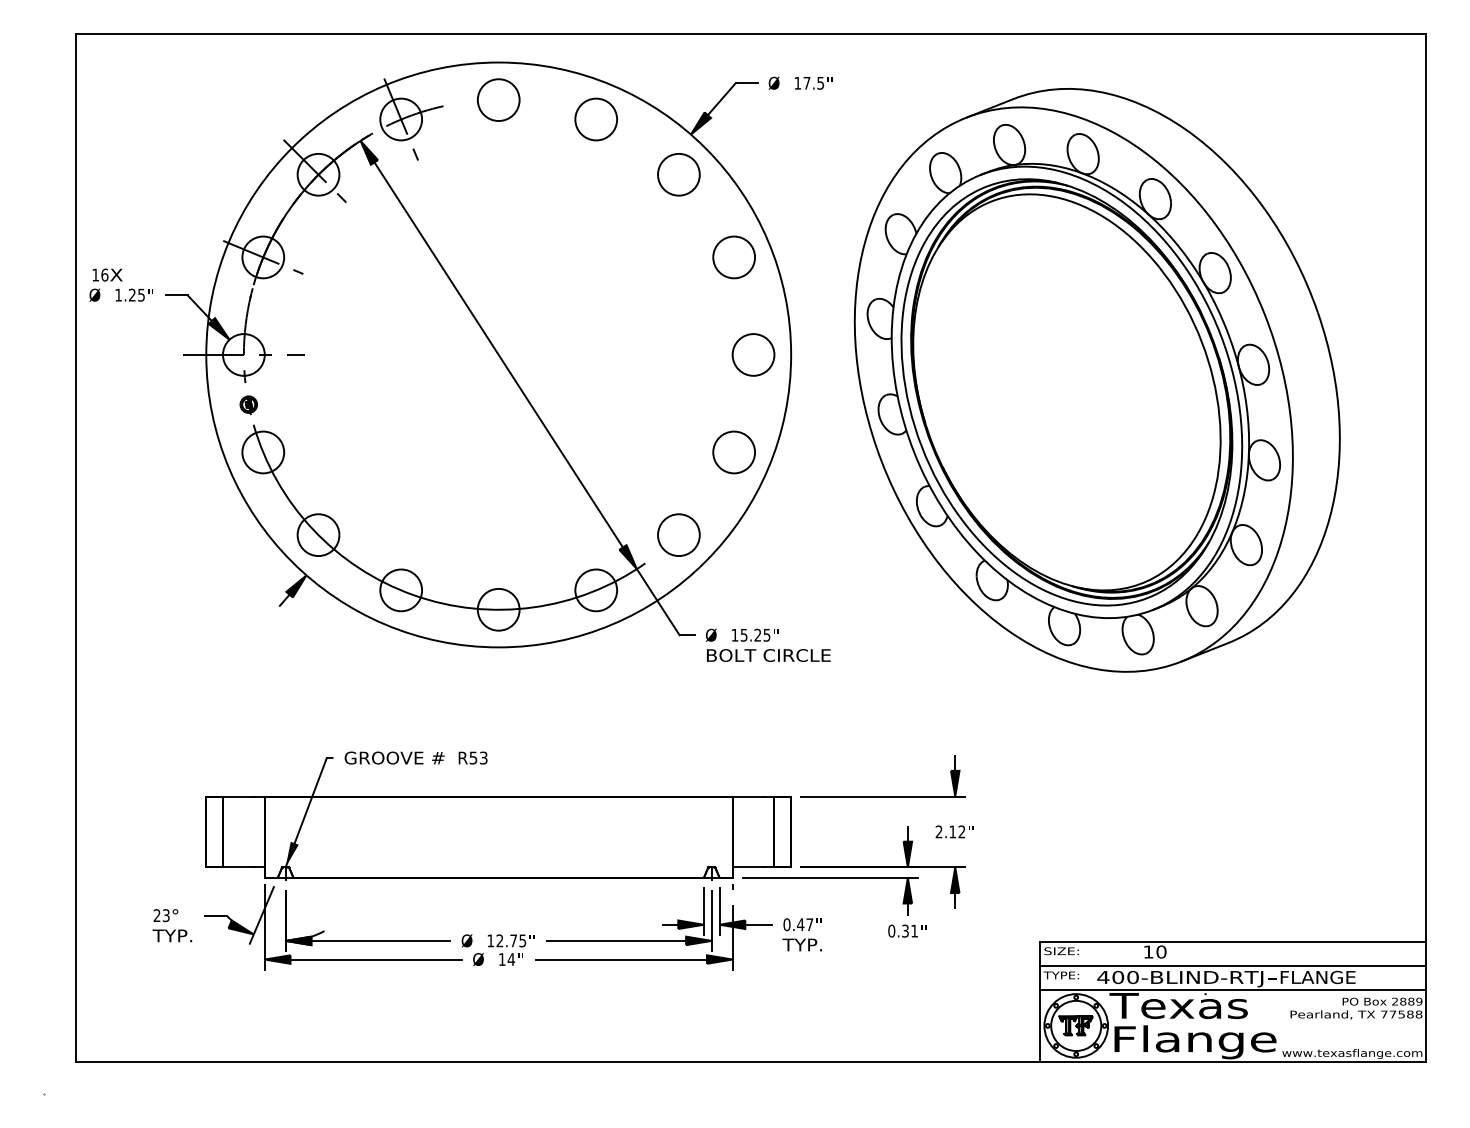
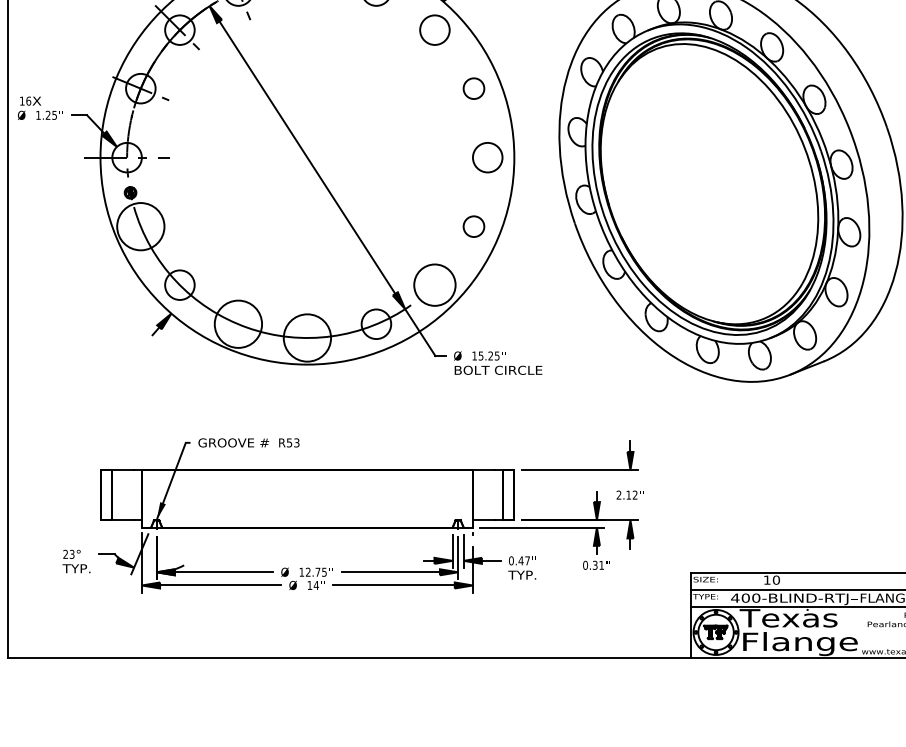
circle: (733, 257) -> (473, 88), size x0.7
circle: (263, 452) -> (140, 226), size x1.6
circle: (733, 452) -> (473, 226), size x0.7
circle: (678, 535) -> (434, 285), size x1.4
circle: (401, 590) -> (238, 324), size x1.6
circle: (498, 609) -> (307, 337), size x1.6

